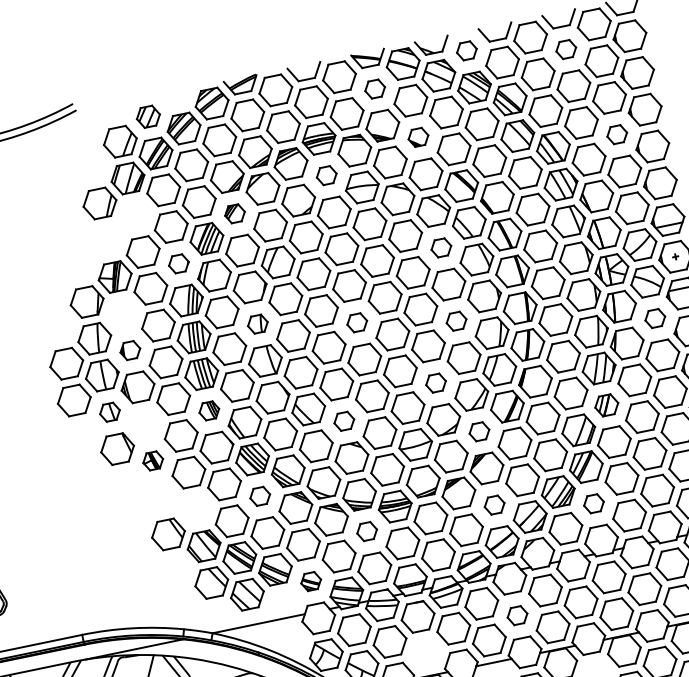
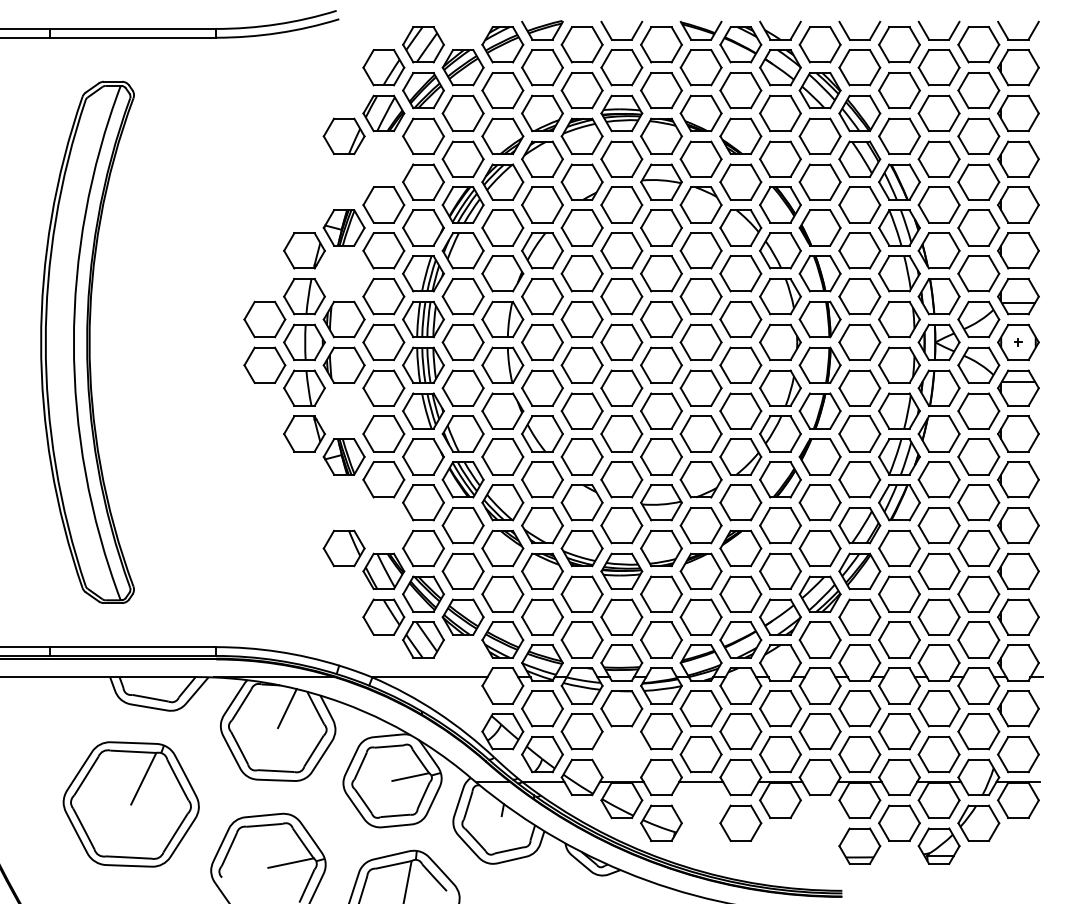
part: (565, 49) -> (938, 67), size x1.67
part: (466, 50) -> (819, 44), size x1.67
part: (374, 88) -> (700, 67), size x1.67
part: (148, 116) -> (423, 44), size x1.43
part: (616, 134) -> (978, 181), size x1.67
part: (418, 136) -> (740, 135), size x1.67
part: (326, 175) -> (621, 158), size x1.67
part: (234, 213) -> (502, 181), size x1.67
part: (440, 247) -> (740, 273), size x1.67
part: (178, 263) -> (423, 227), size x1.67
part: (654, 318) -> (978, 410), size x1.67
part: (456, 320) -> (740, 364), size x1.67
part: (356, 322) -> (621, 342), size x1.67
part: (257, 324) -> (502, 319), size x1.67
part: (129, 350) -> (343, 319), size x1.67
part: (435, 382) -> (700, 433), size x1.67
part: (606, 405) -> (899, 502), size x1.43
part: (209, 410) -> (423, 410), size x1.67
part: (109, 411) -> (304, 387), size x1.67
part: (343, 421) -> (581, 456), size x1.67
part: (479, 431) -> (740, 502), size x1.67
part: (152, 460) -> (343, 456), size x1.67
part: (259, 496) -> (462, 525), size x1.67
part: (593, 503) -> (859, 616), size x1.67
part: (494, 504) -> (740, 593), size x1.67
part: (366, 531) -> (581, 593), size x1.67
part: (310, 581) -> (502, 639), size x1.67
part: (517, 615) -> (740, 731), size x1.67

